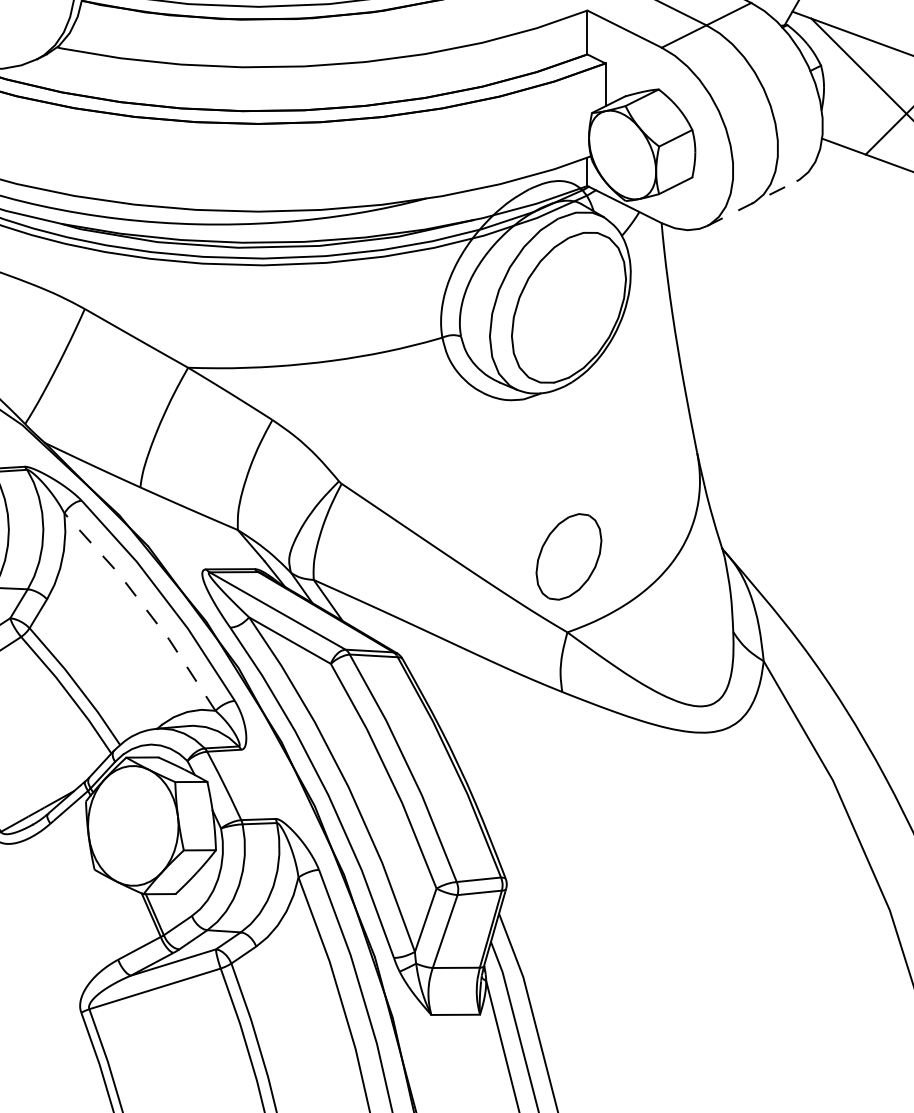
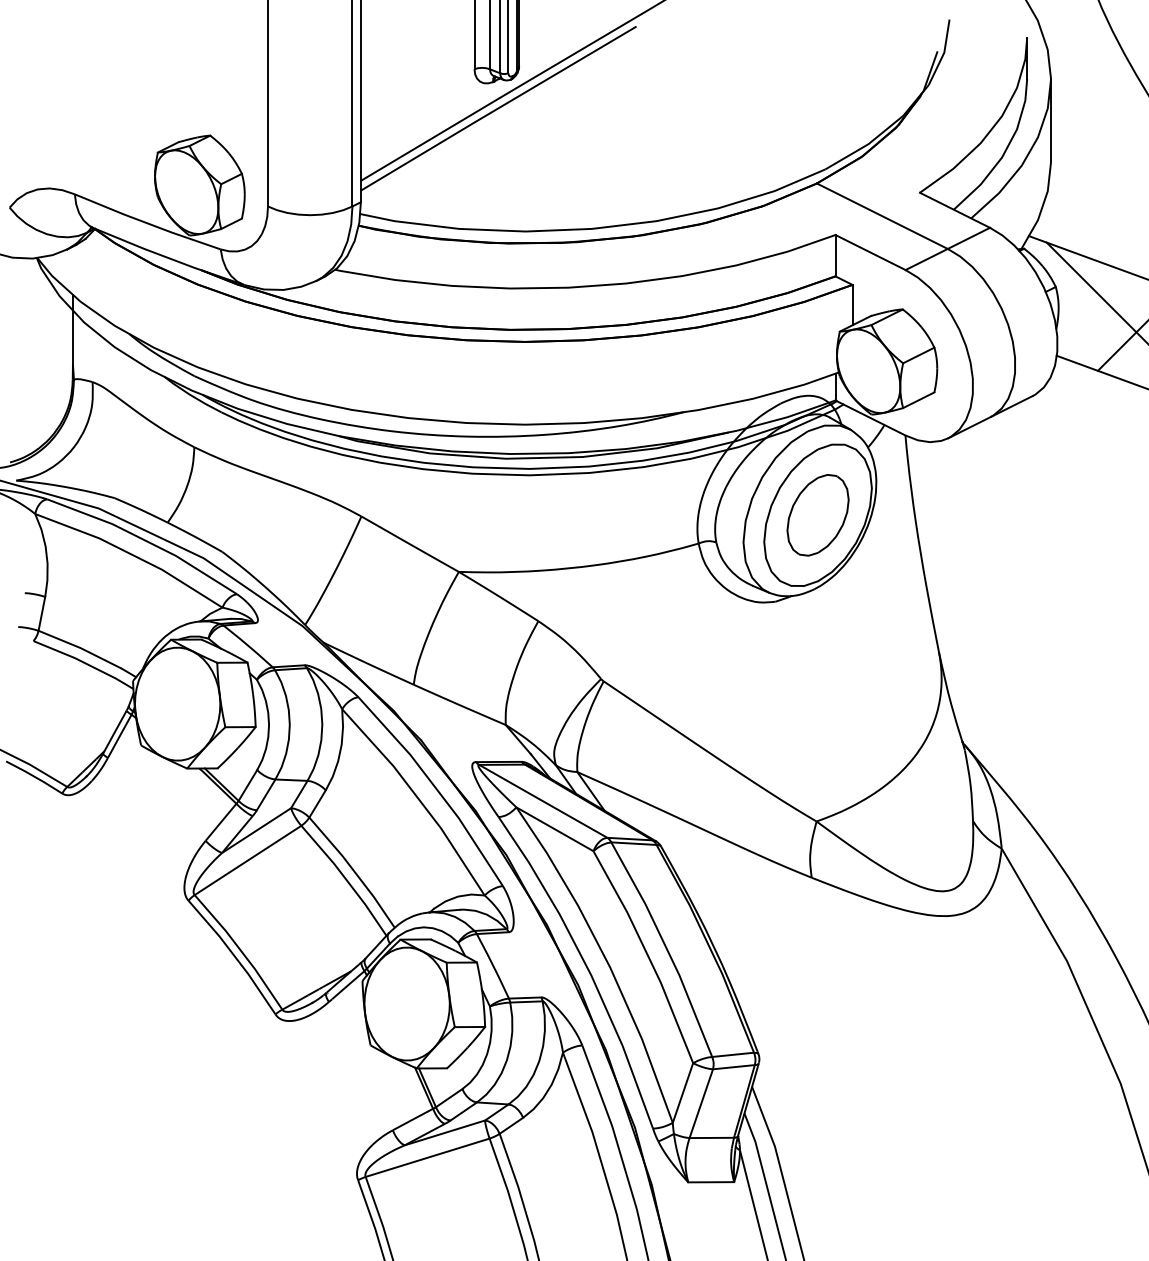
line: (751, 202) -> (990, 416), dashed -> solid
part: (568, 557) -> (817, 515), moved
line: (145, 607) -> (418, 798), dashed -> solid

